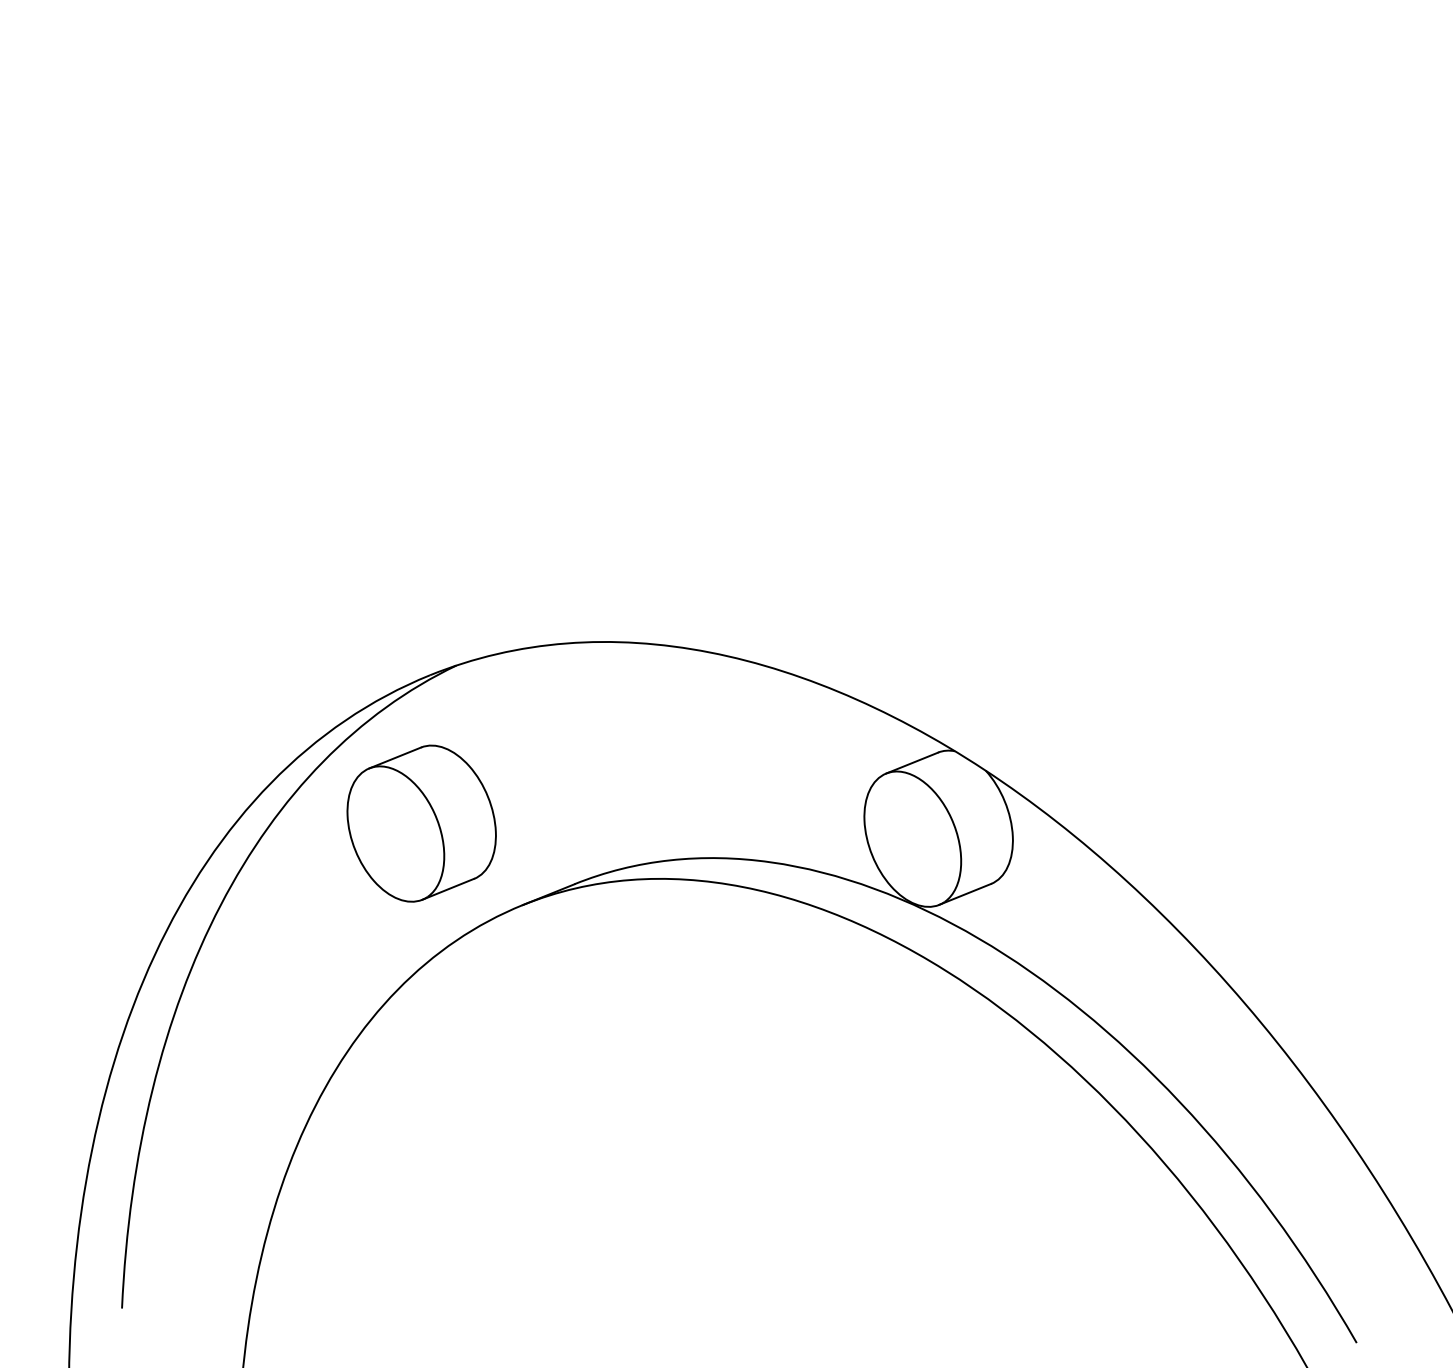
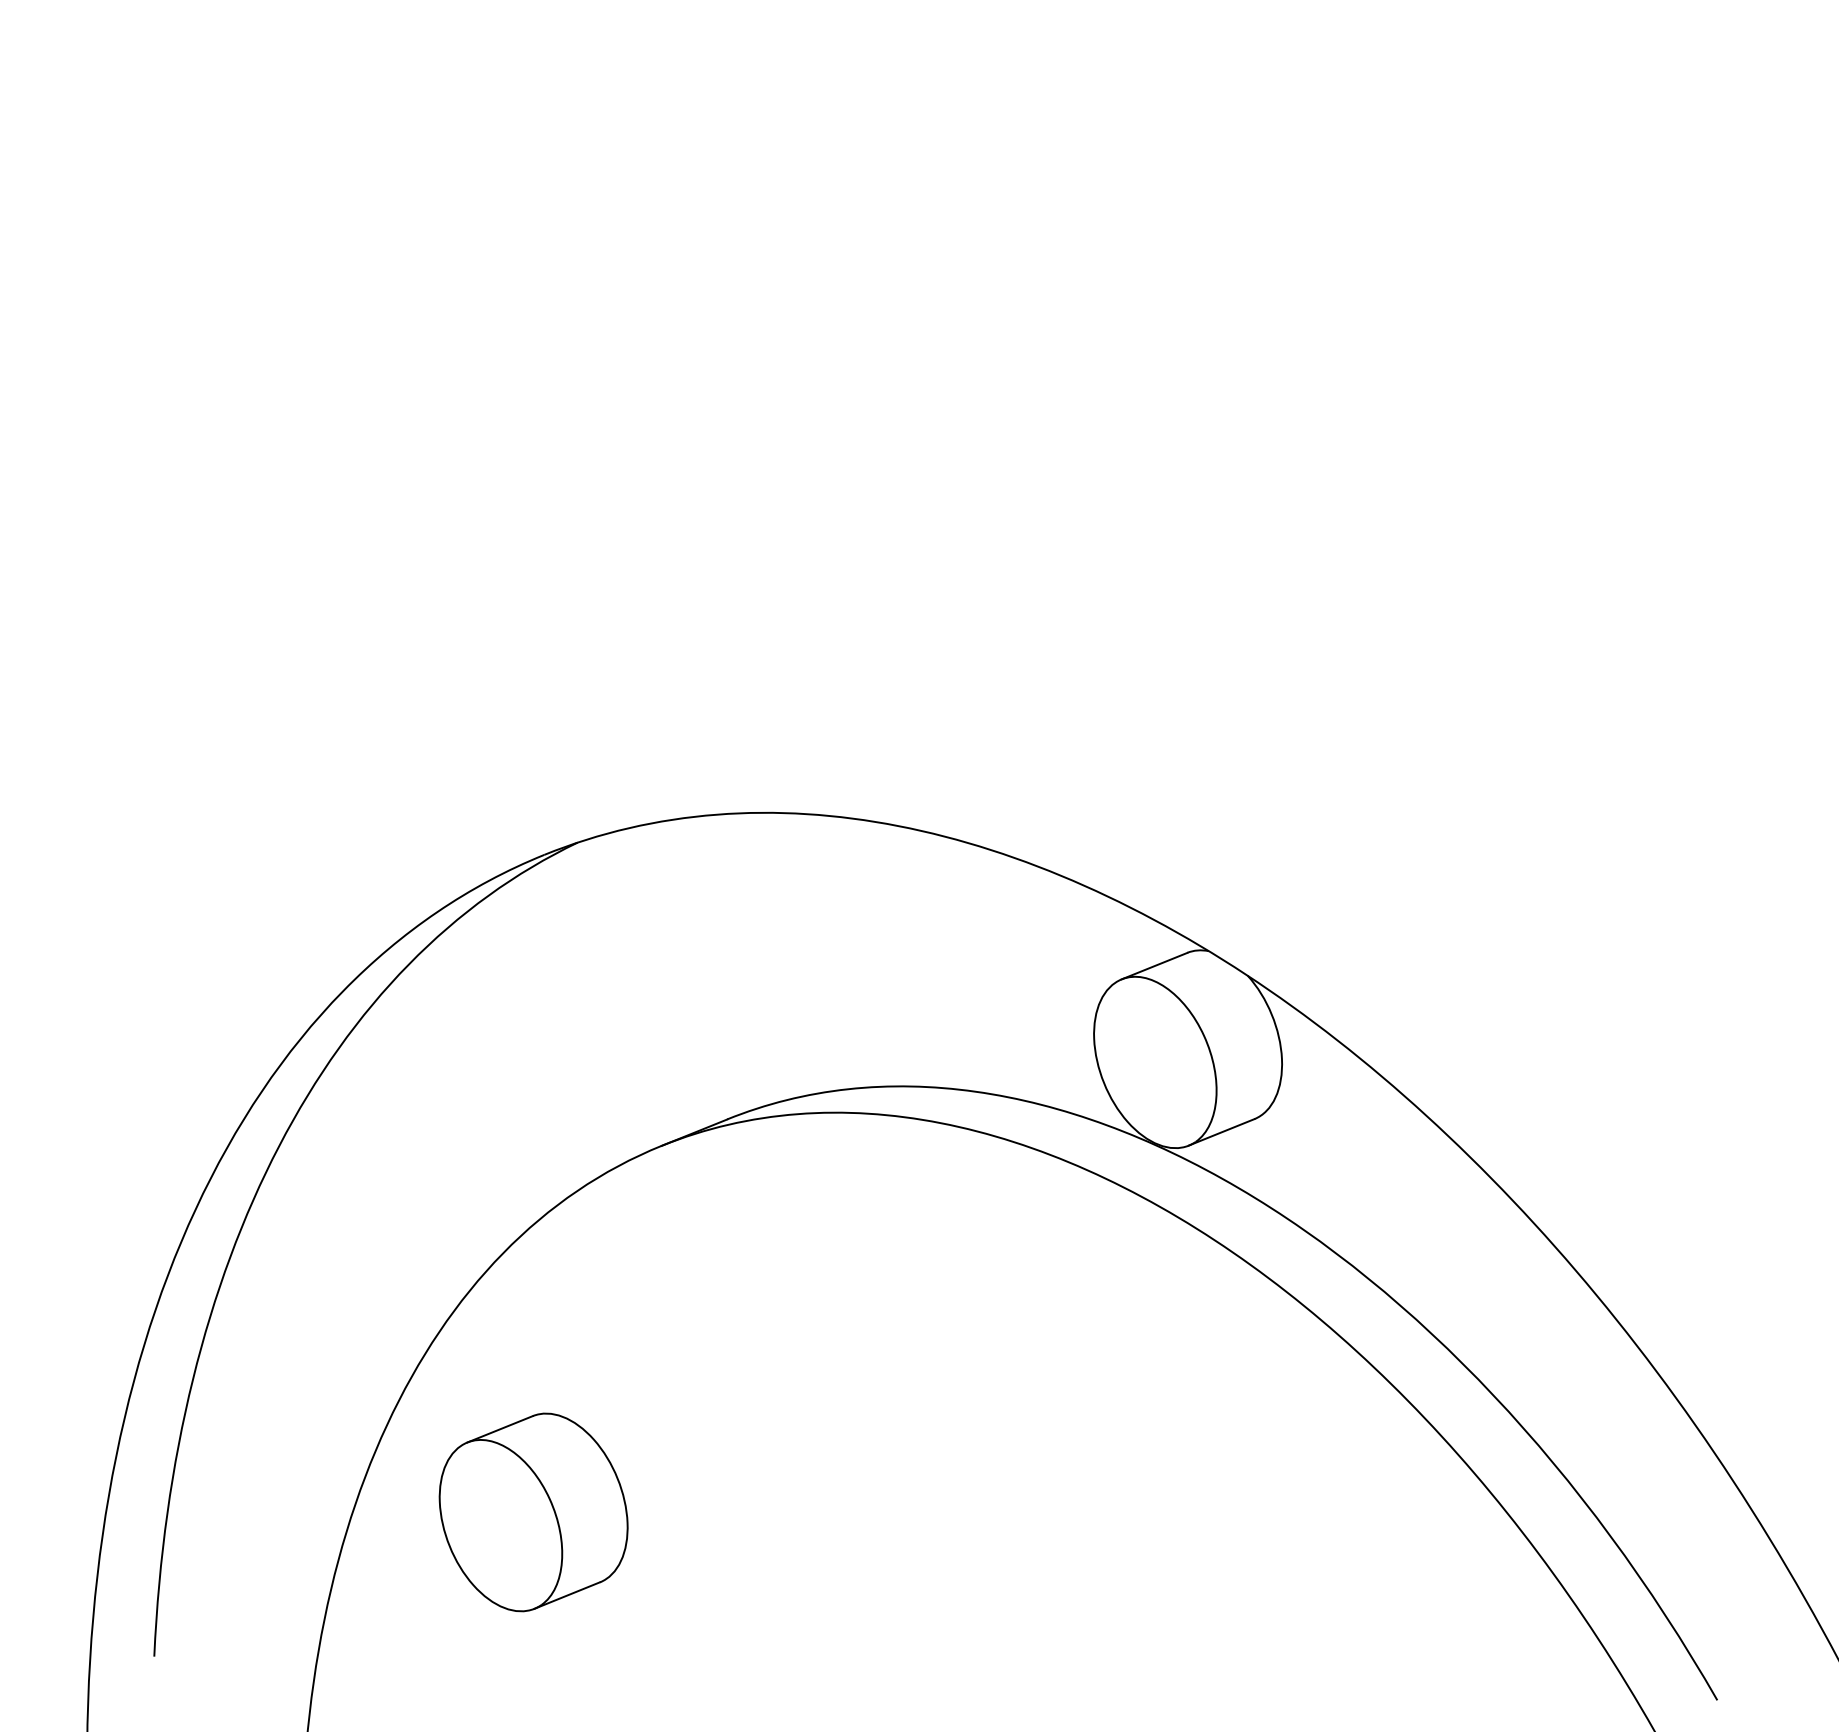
part: (421, 823) -> (533, 1512), moved

